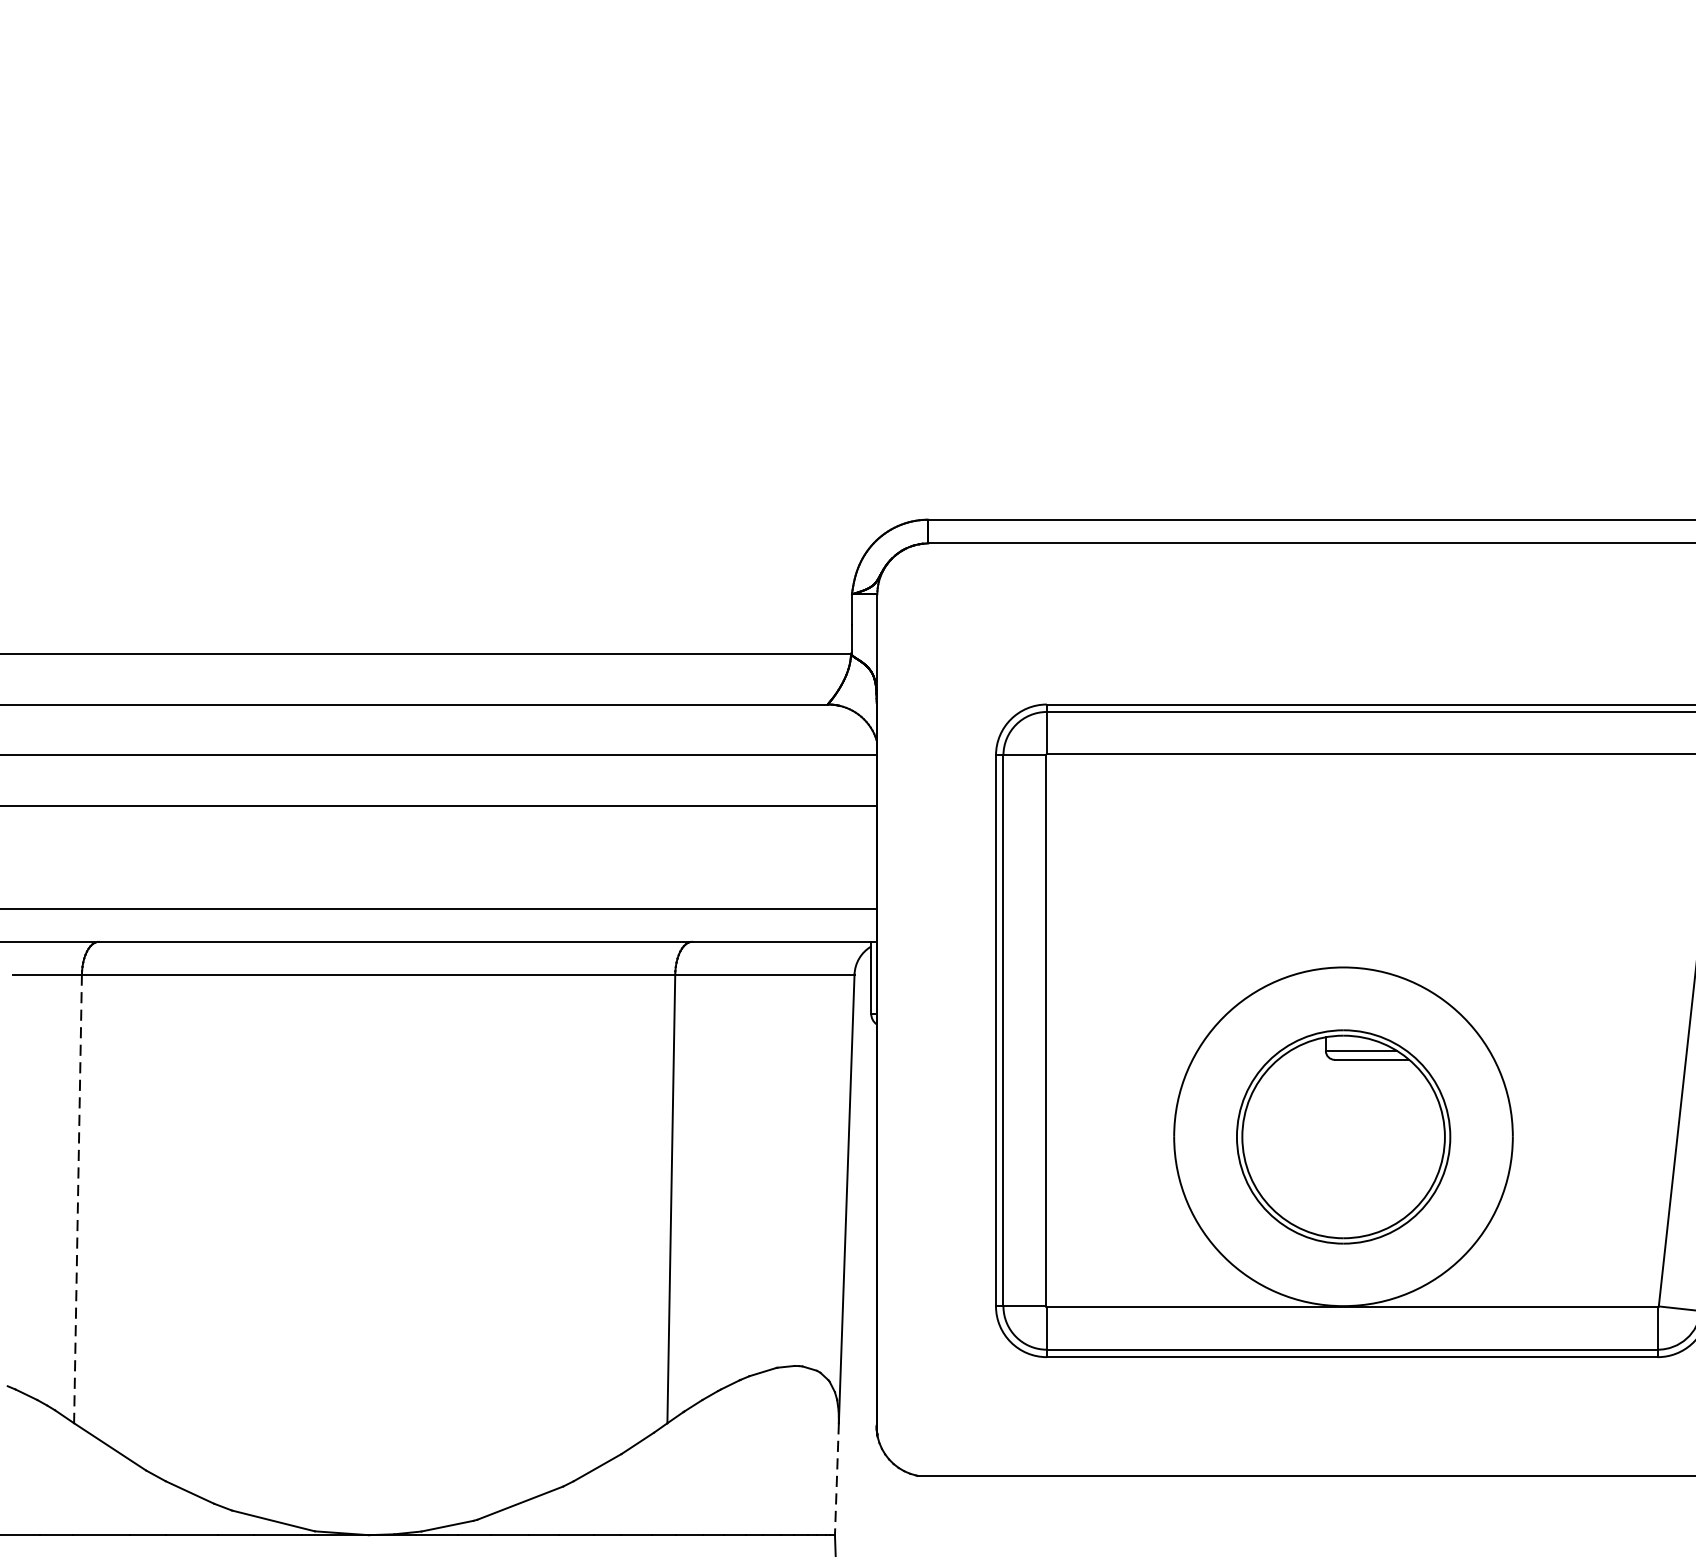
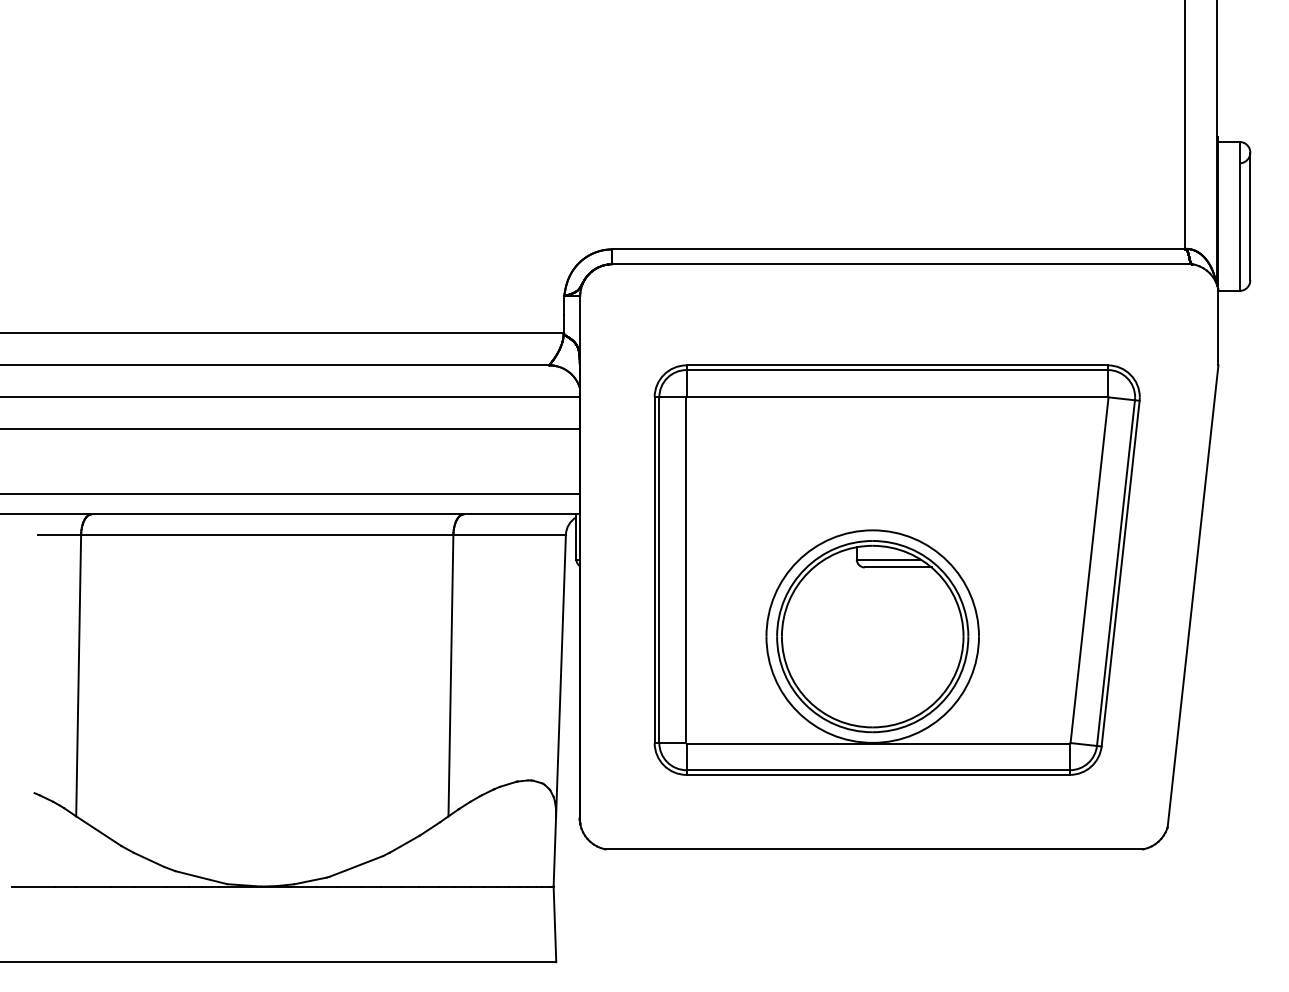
part: (1343, 1136) -> (872, 636), size x1.43
line: (77, 1198) -> (78, 675), dashed -> solid
line: (836, 1479) -> (554, 851), dashed -> solid

